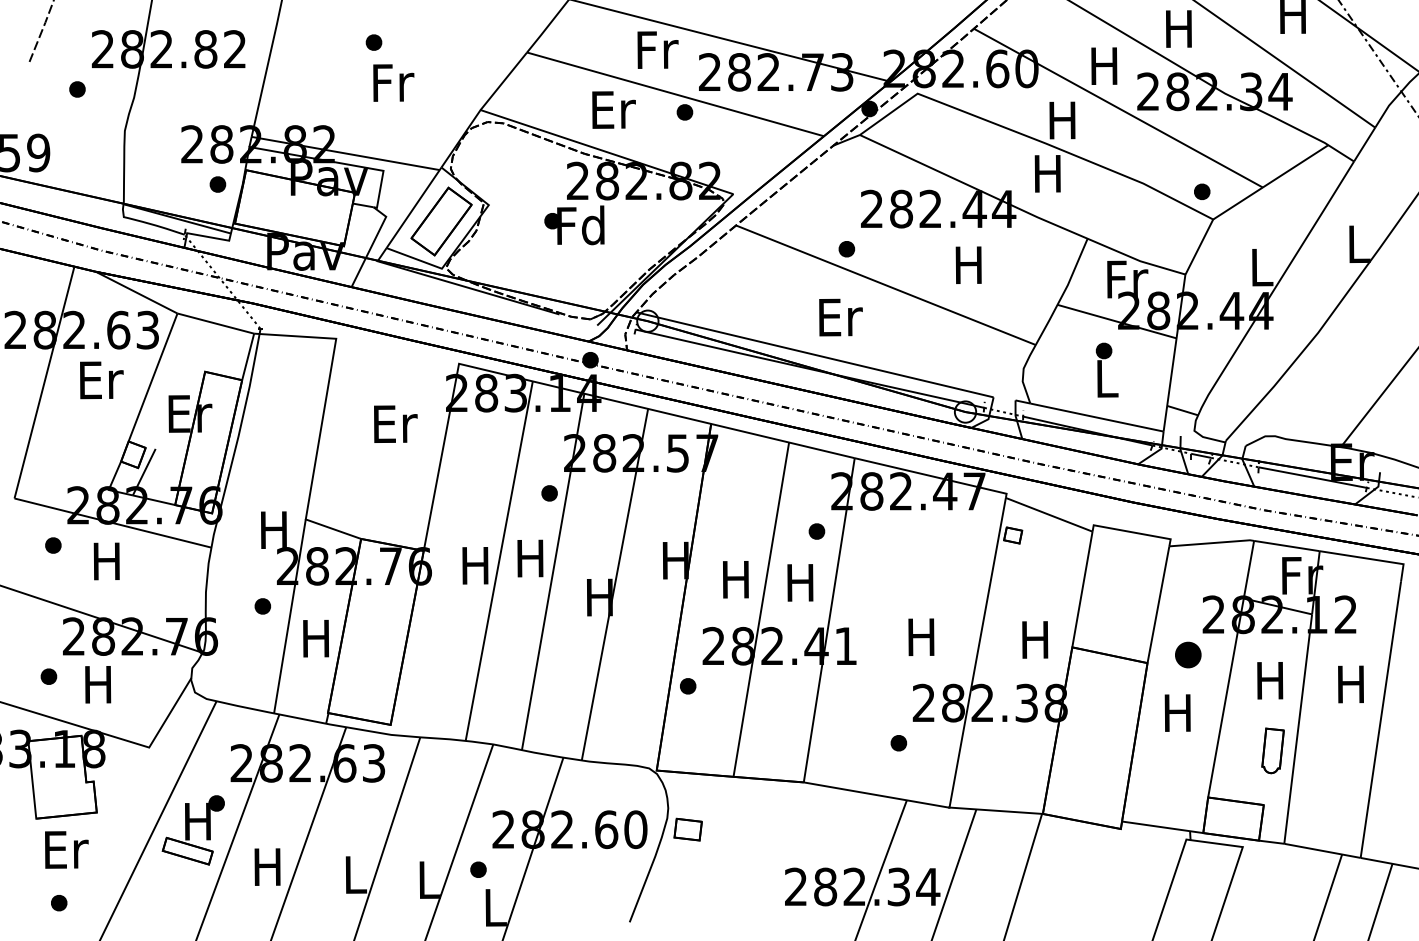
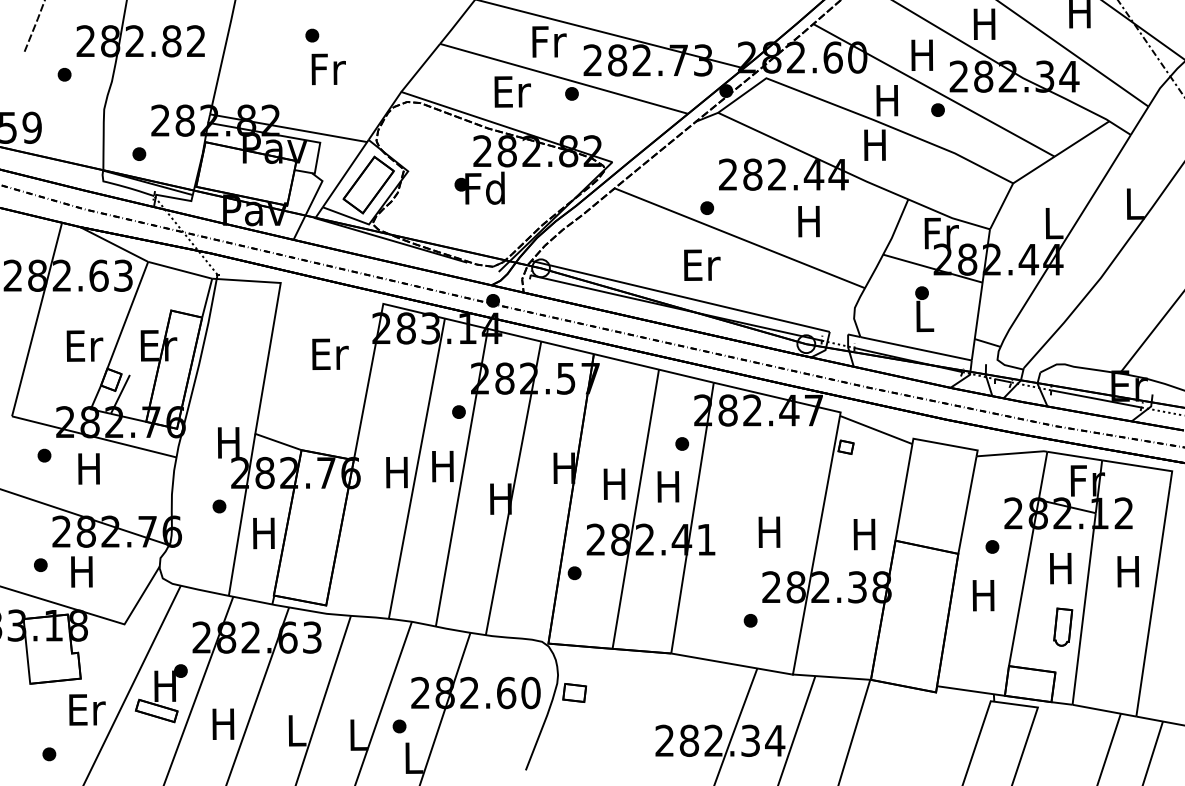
part: (217, 184) -> (138, 154), moved
part: (1202, 191) -> (938, 109), moved
text: (101, 380) -> (84, 346), moved
part: (1188, 654) -> (992, 546), size x0.62
text: (66, 849) -> (87, 709), moved

